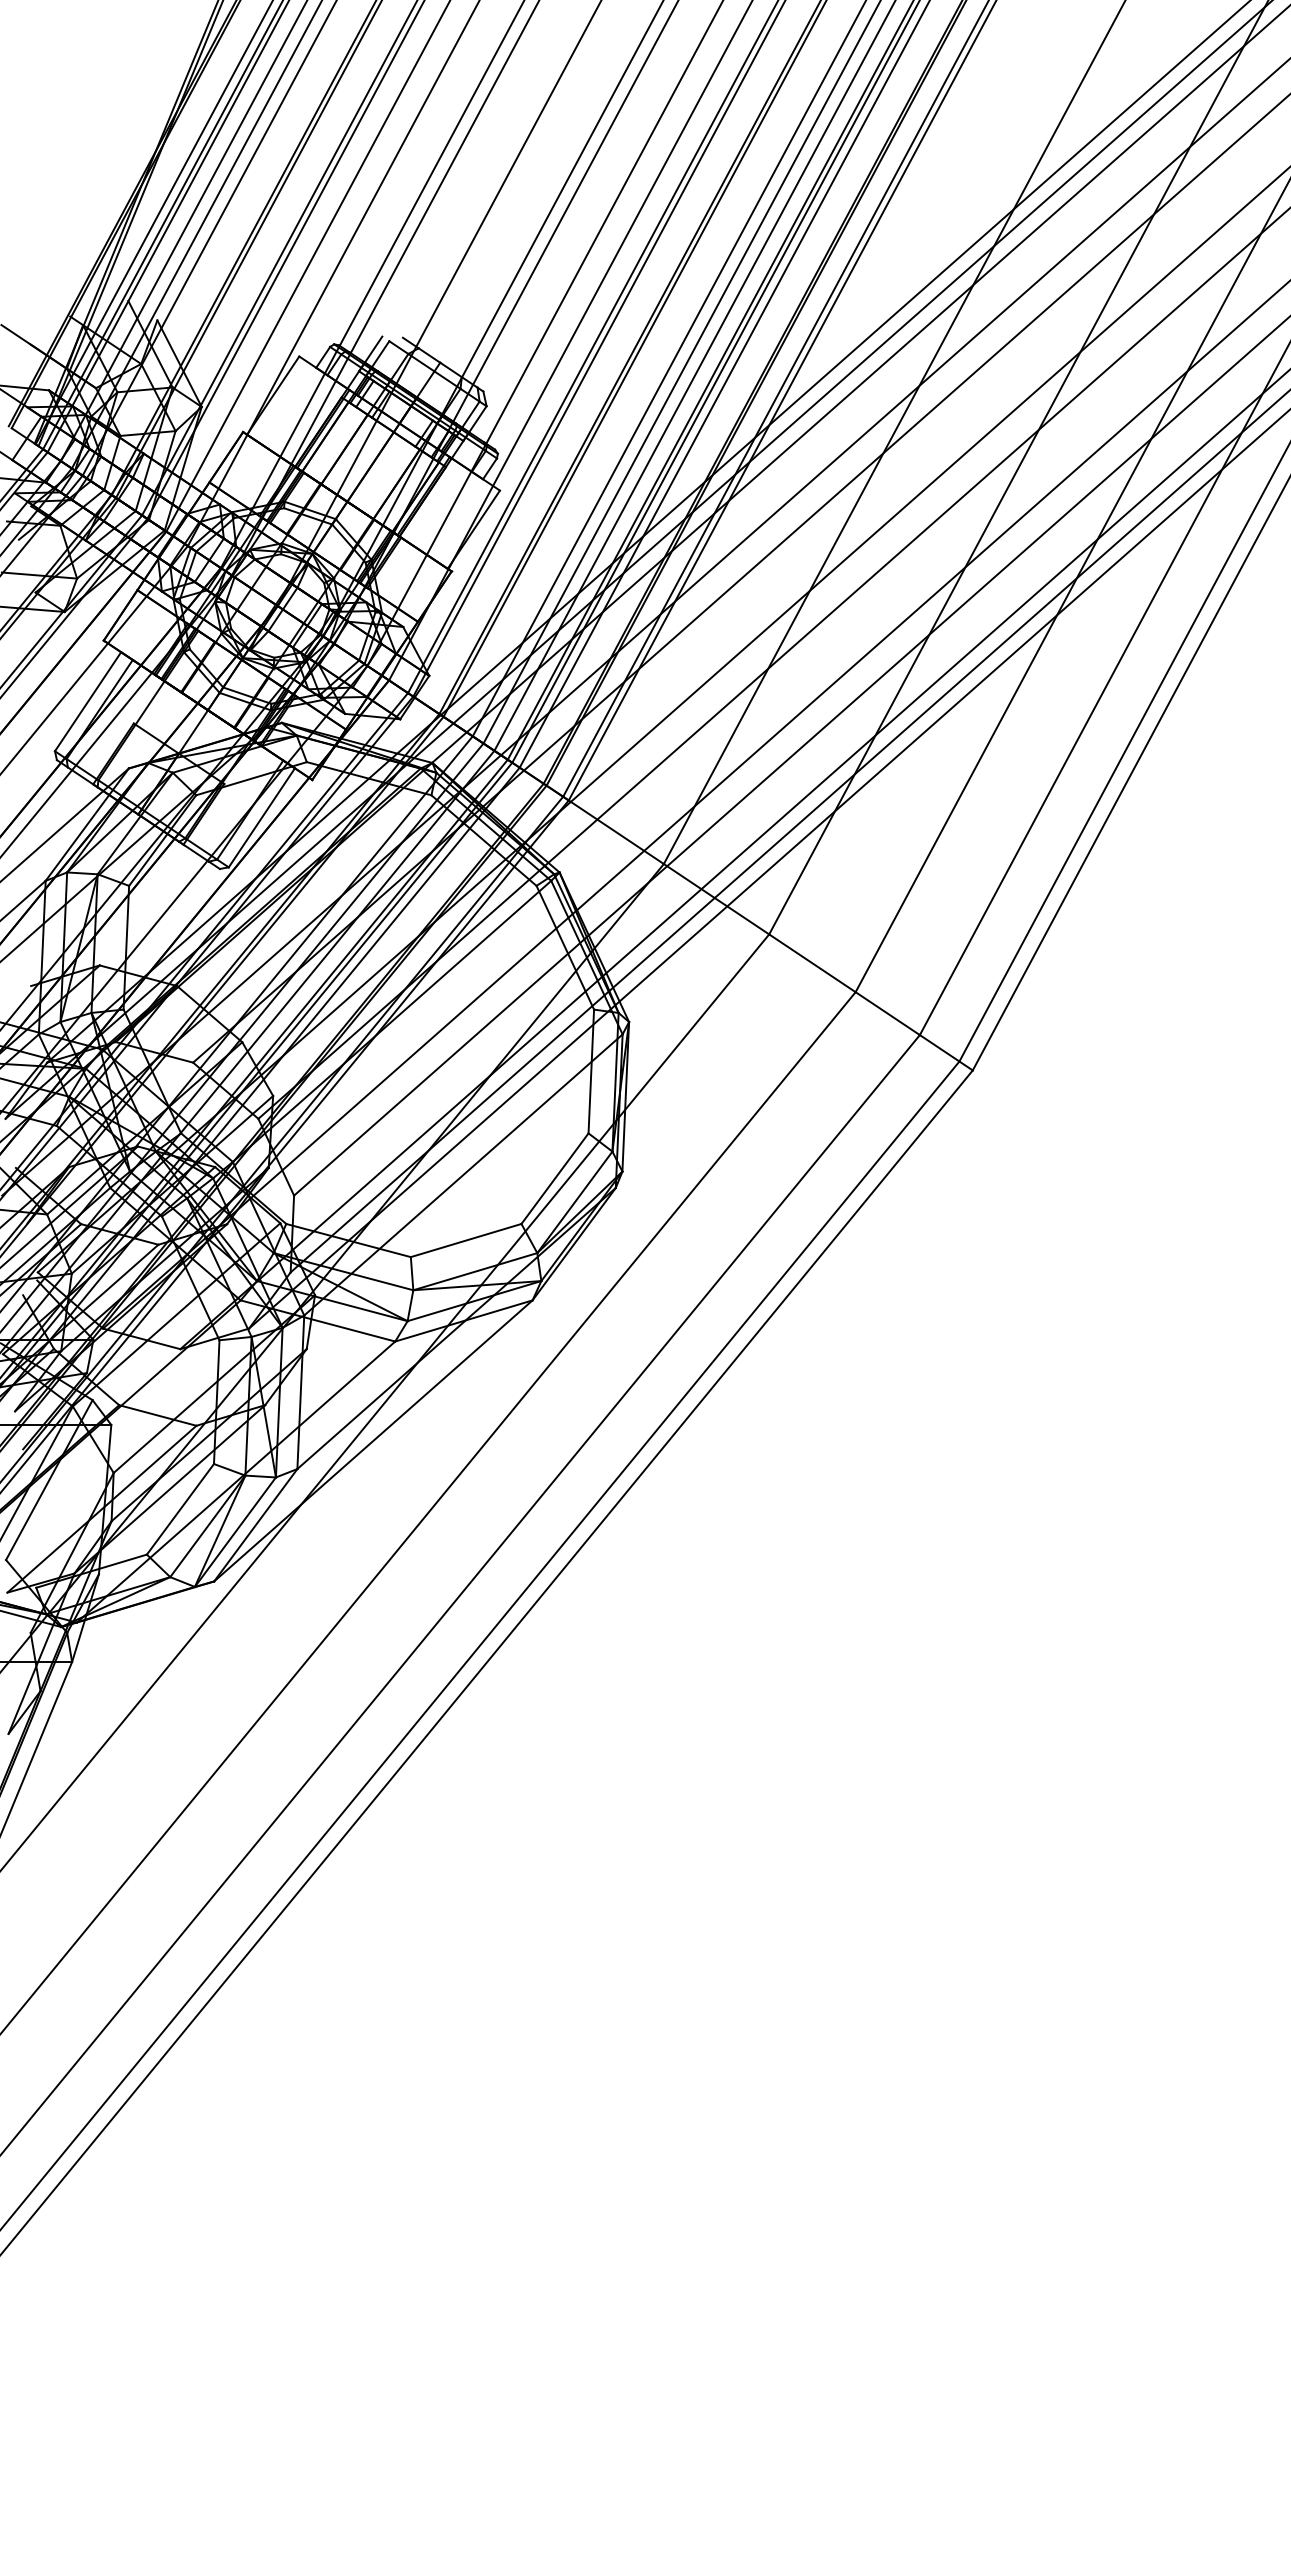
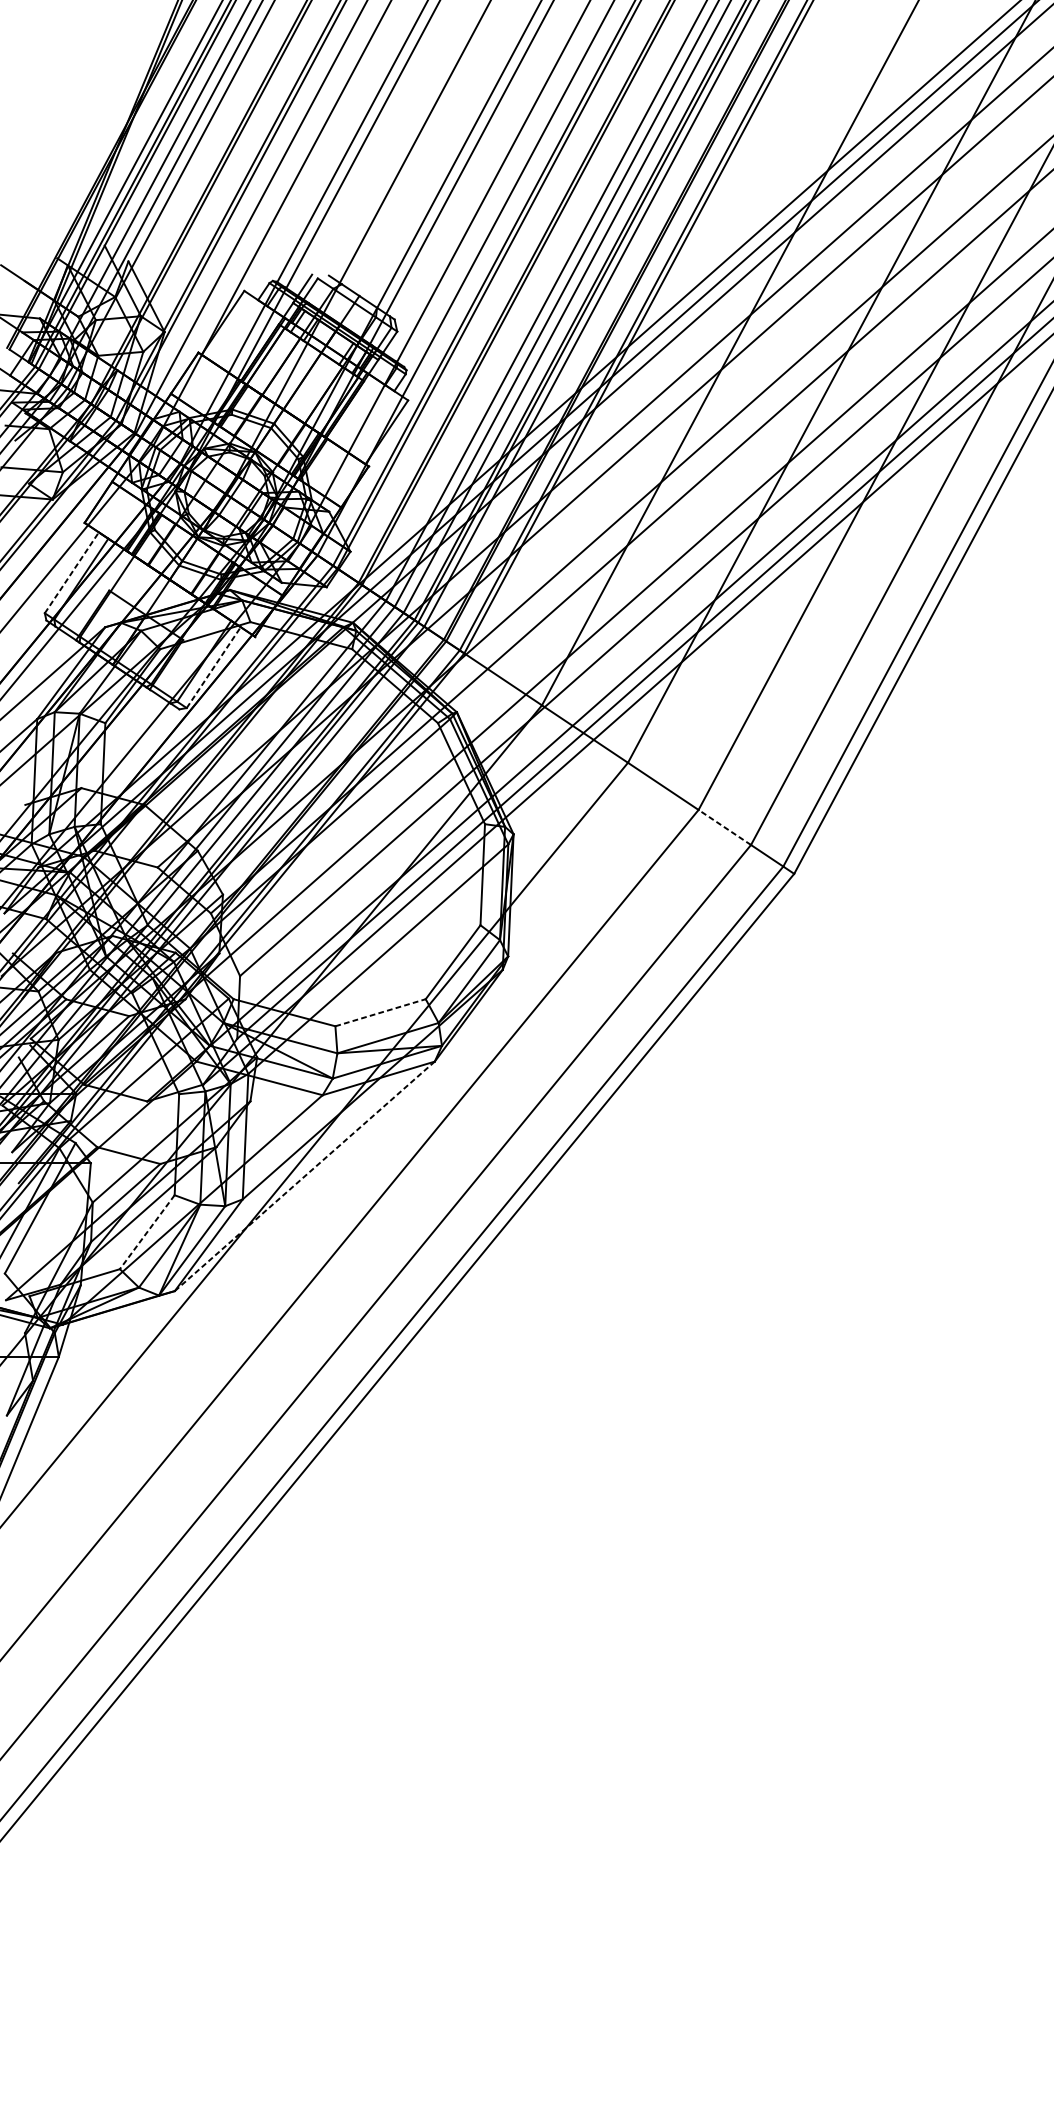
line: (88, 701) -> (72, 572), solid -> dashed
line: (261, 817) -> (213, 667), solid -> dashed
line: (887, 1013) -> (724, 827), solid -> dashed
line: (466, 1240) -> (380, 1012), solid -> dashed
line: (373, 1440) -> (304, 1176), solid -> dashed
line: (180, 1509) -> (147, 1232), solid -> dashed

